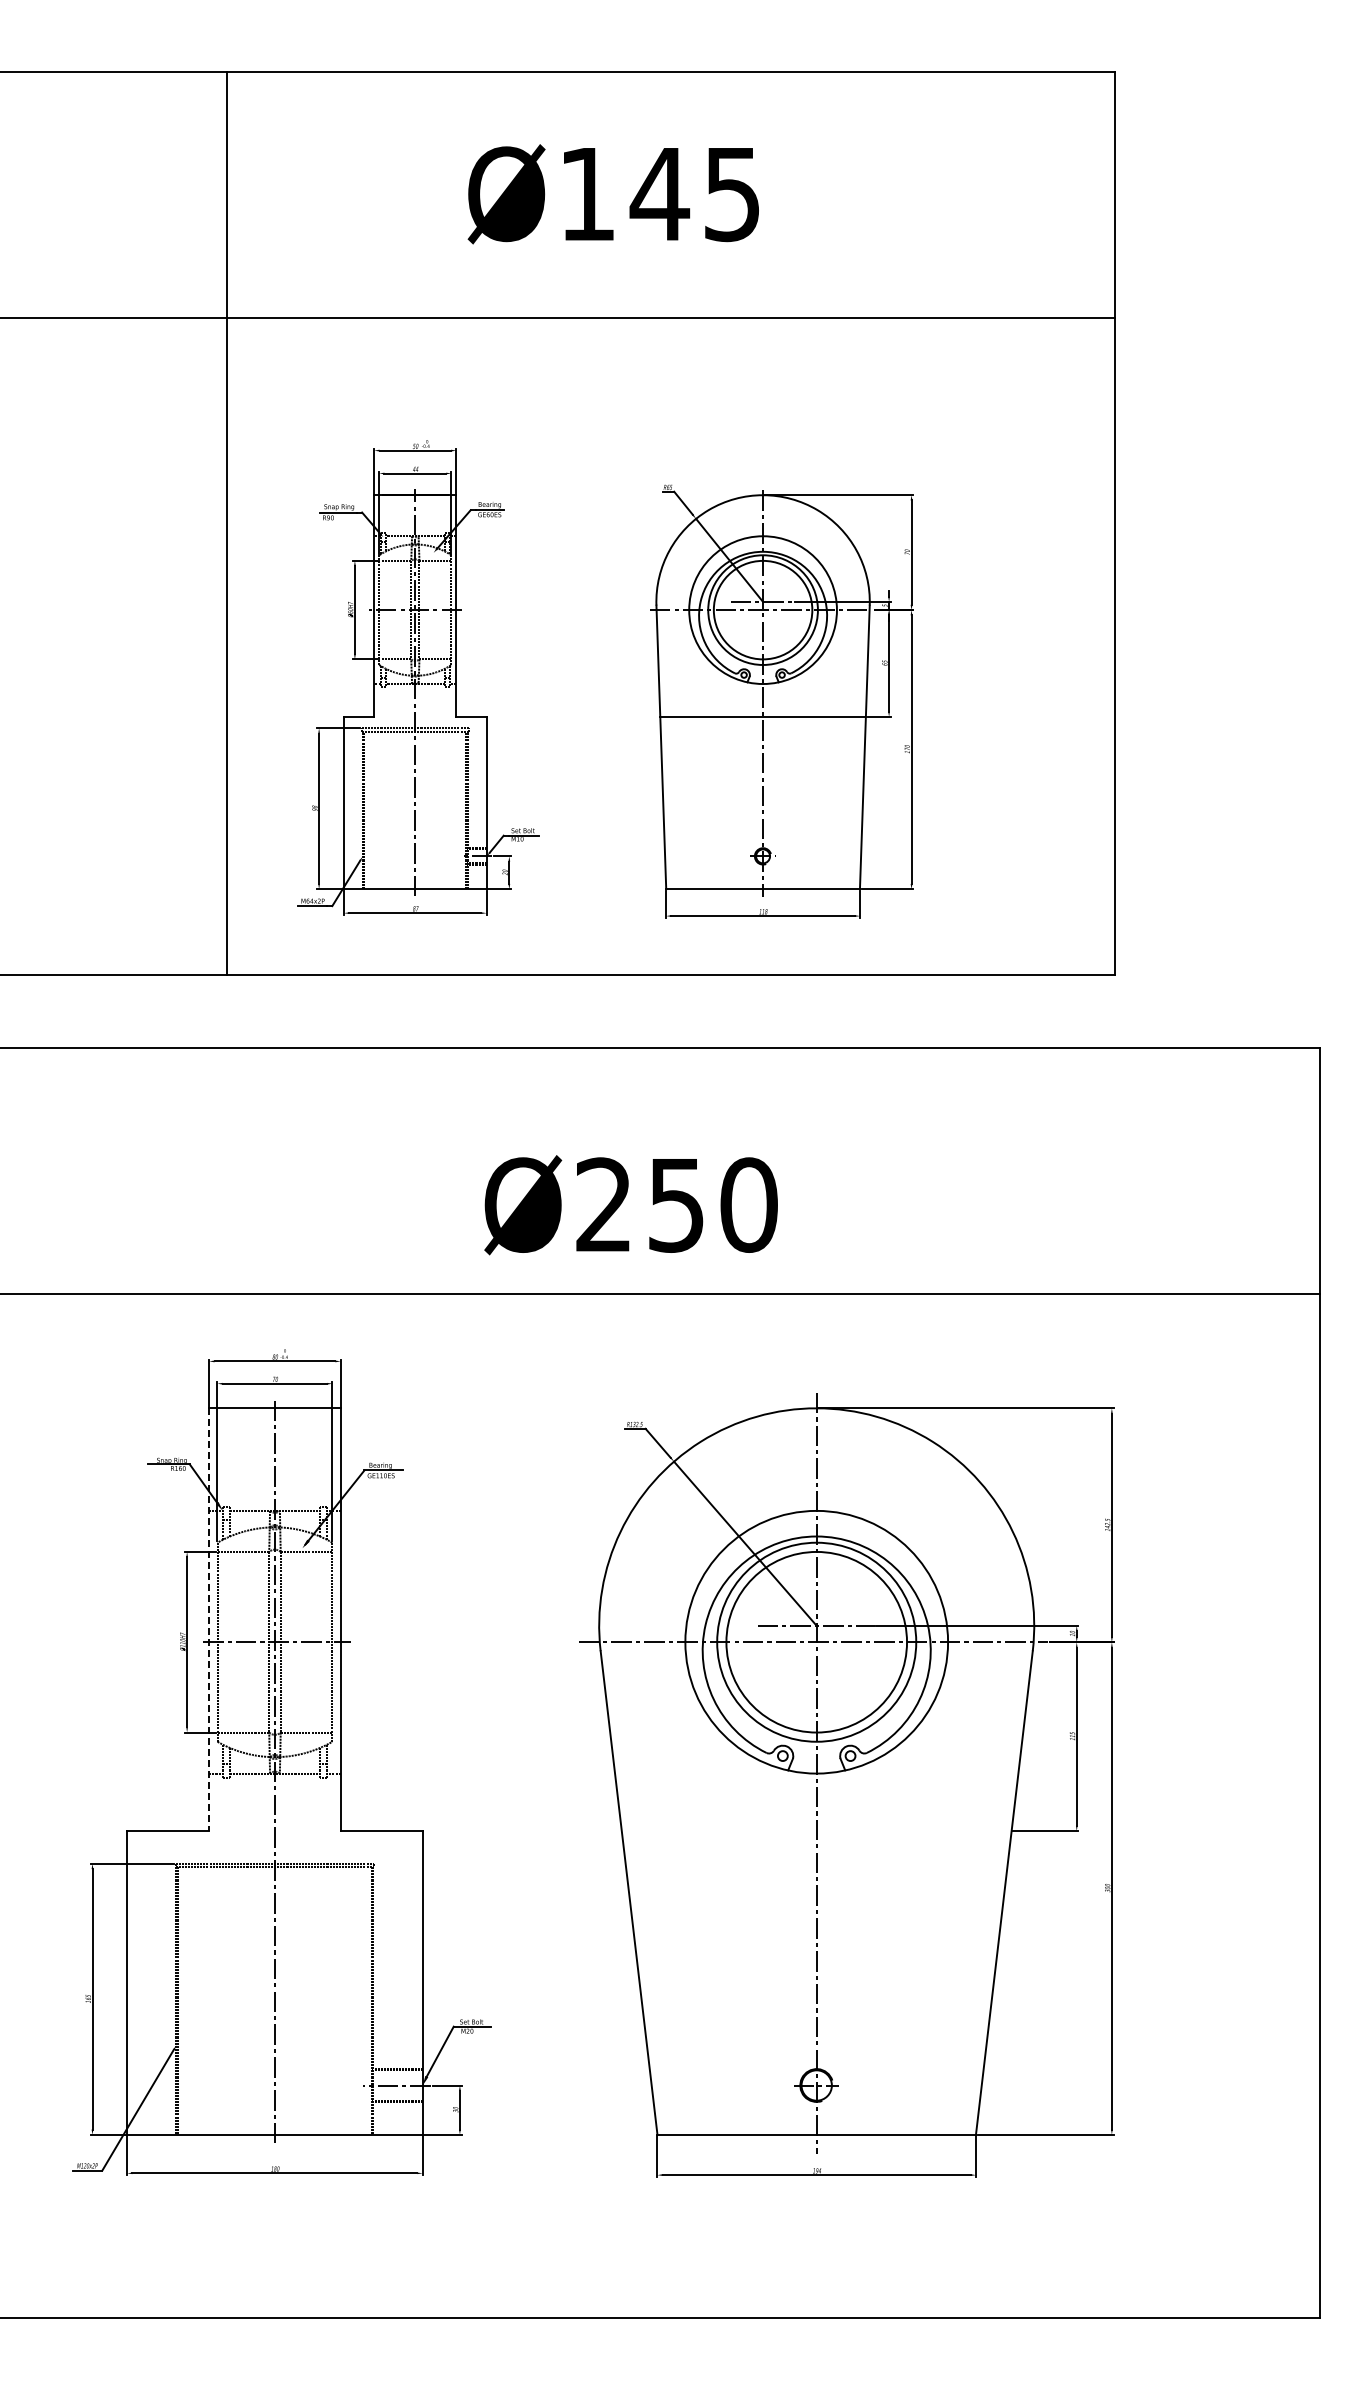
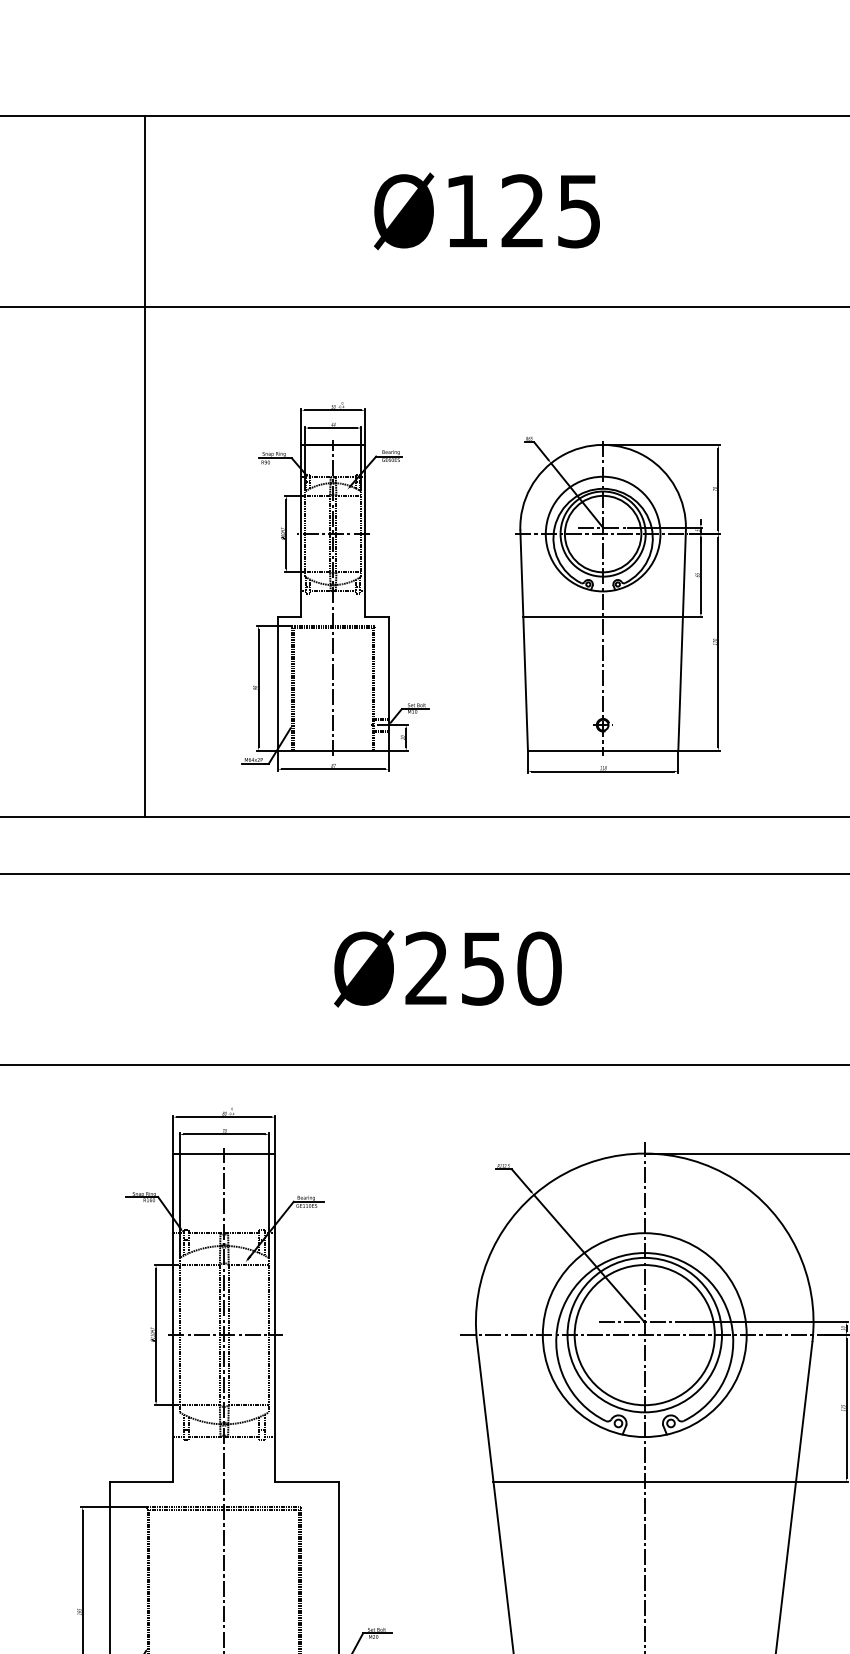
text: (659, 193) -> (522, 210), Ø145 -> Ø125
line: (226, 522) -> (144, 466), moved
text: (630, 1205) -> (447, 969), moved
line: (209, 1620) -> (173, 1318), dashed -> solid
line: (816, 1831) -> (644, 1482), added

